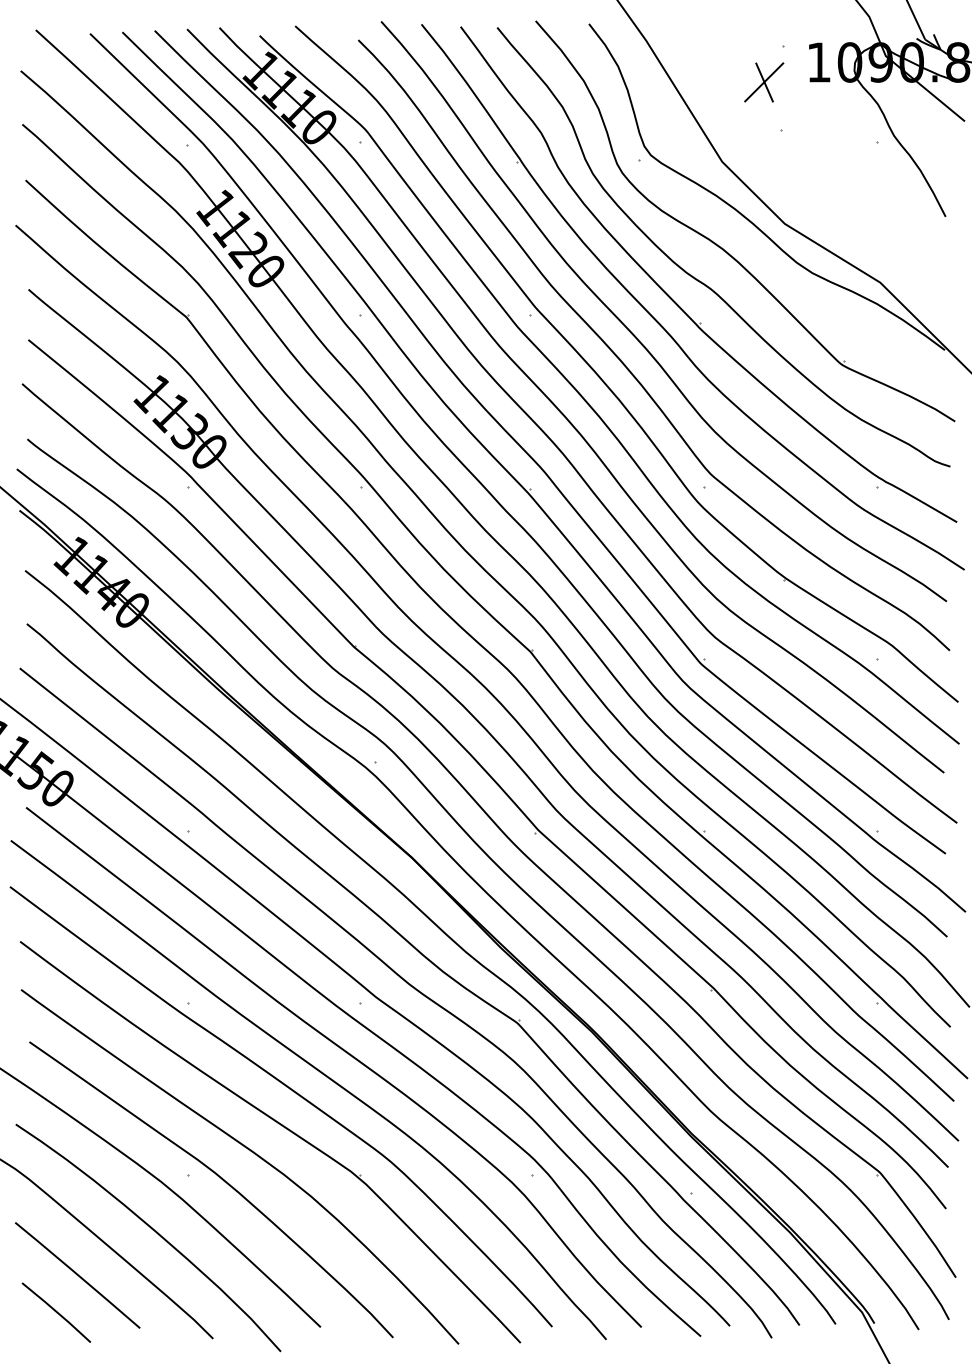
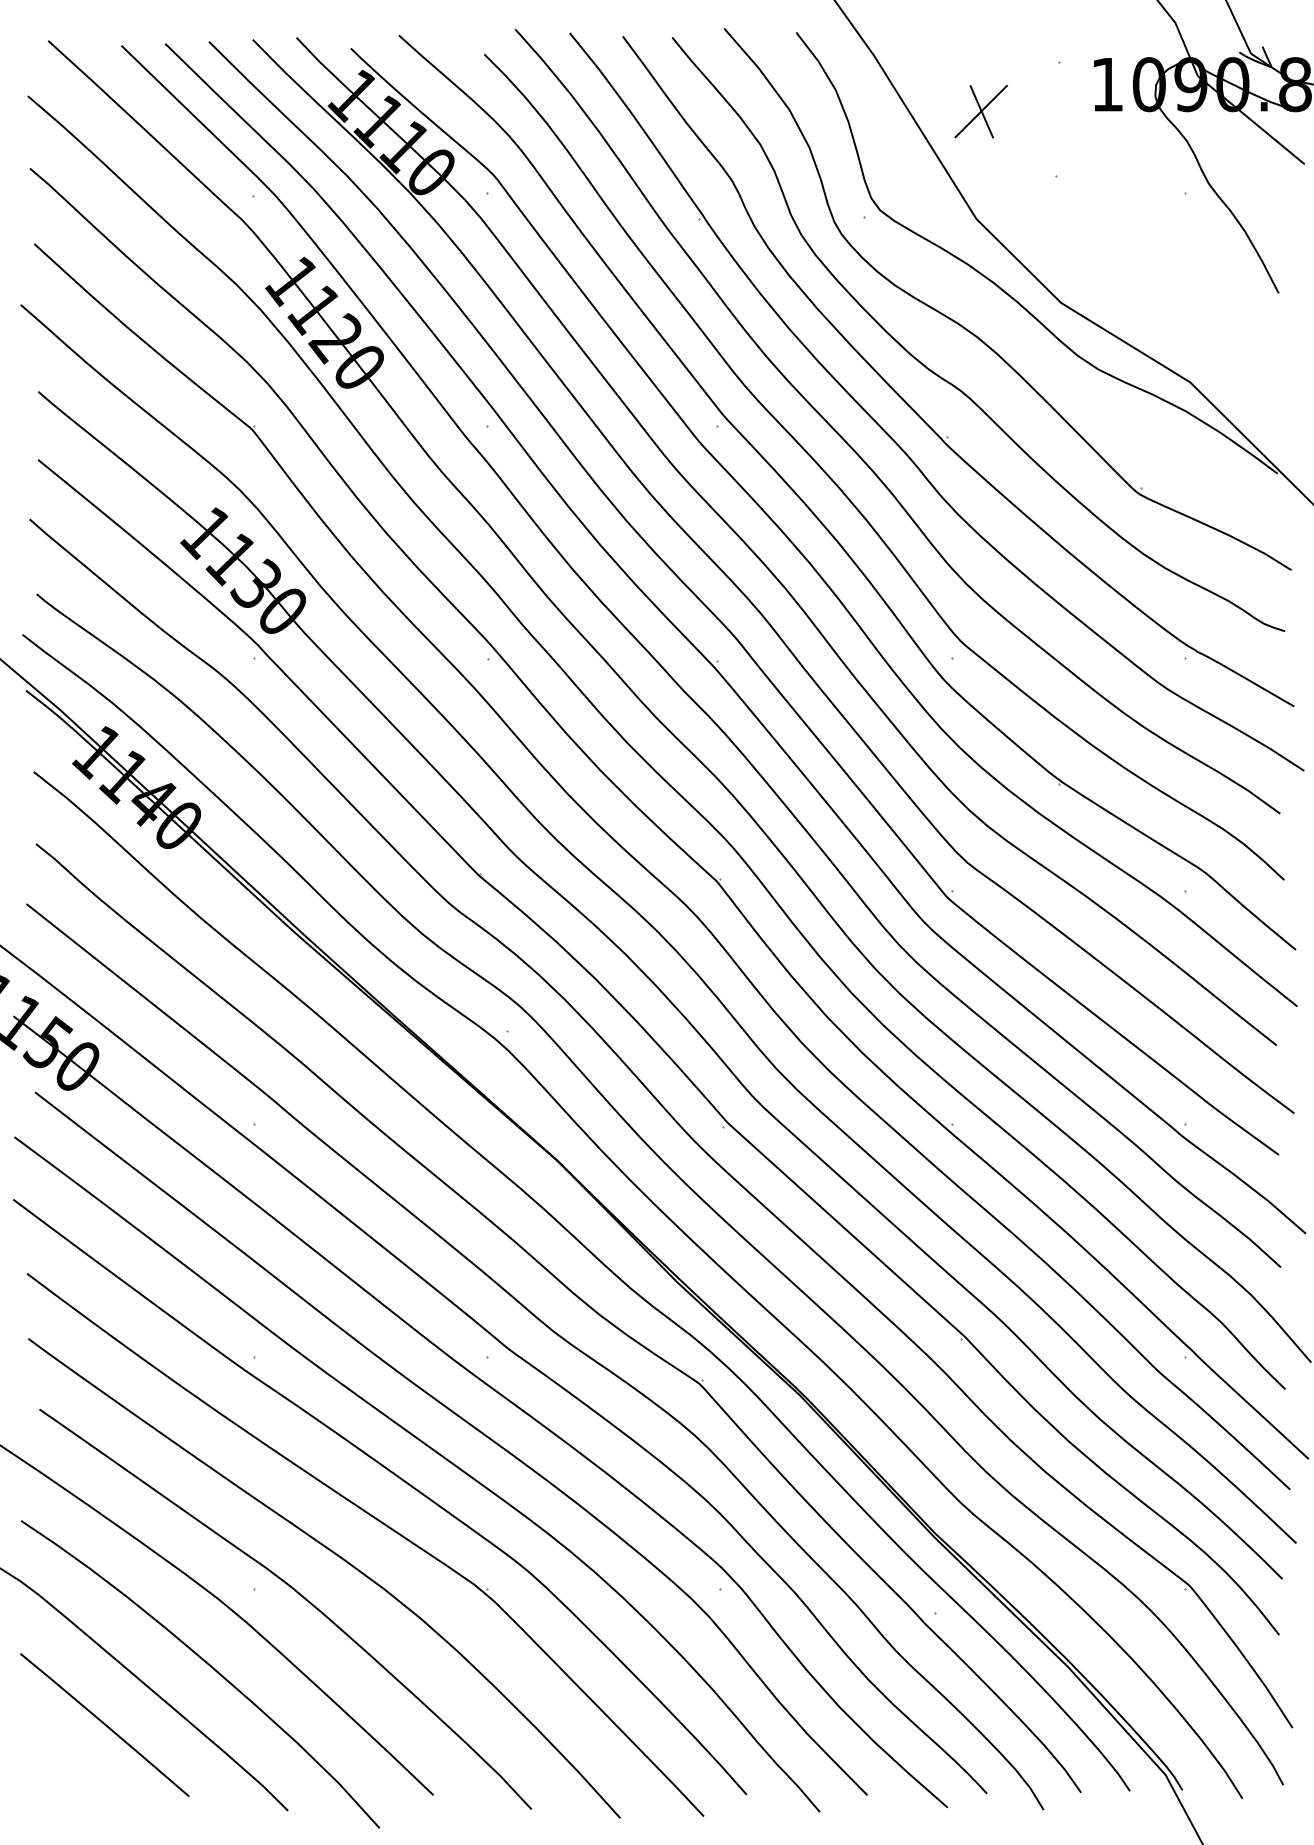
part: (763, 82) -> (980, 111), moved
line: (56, 1311) -> (75, 1774), removed

